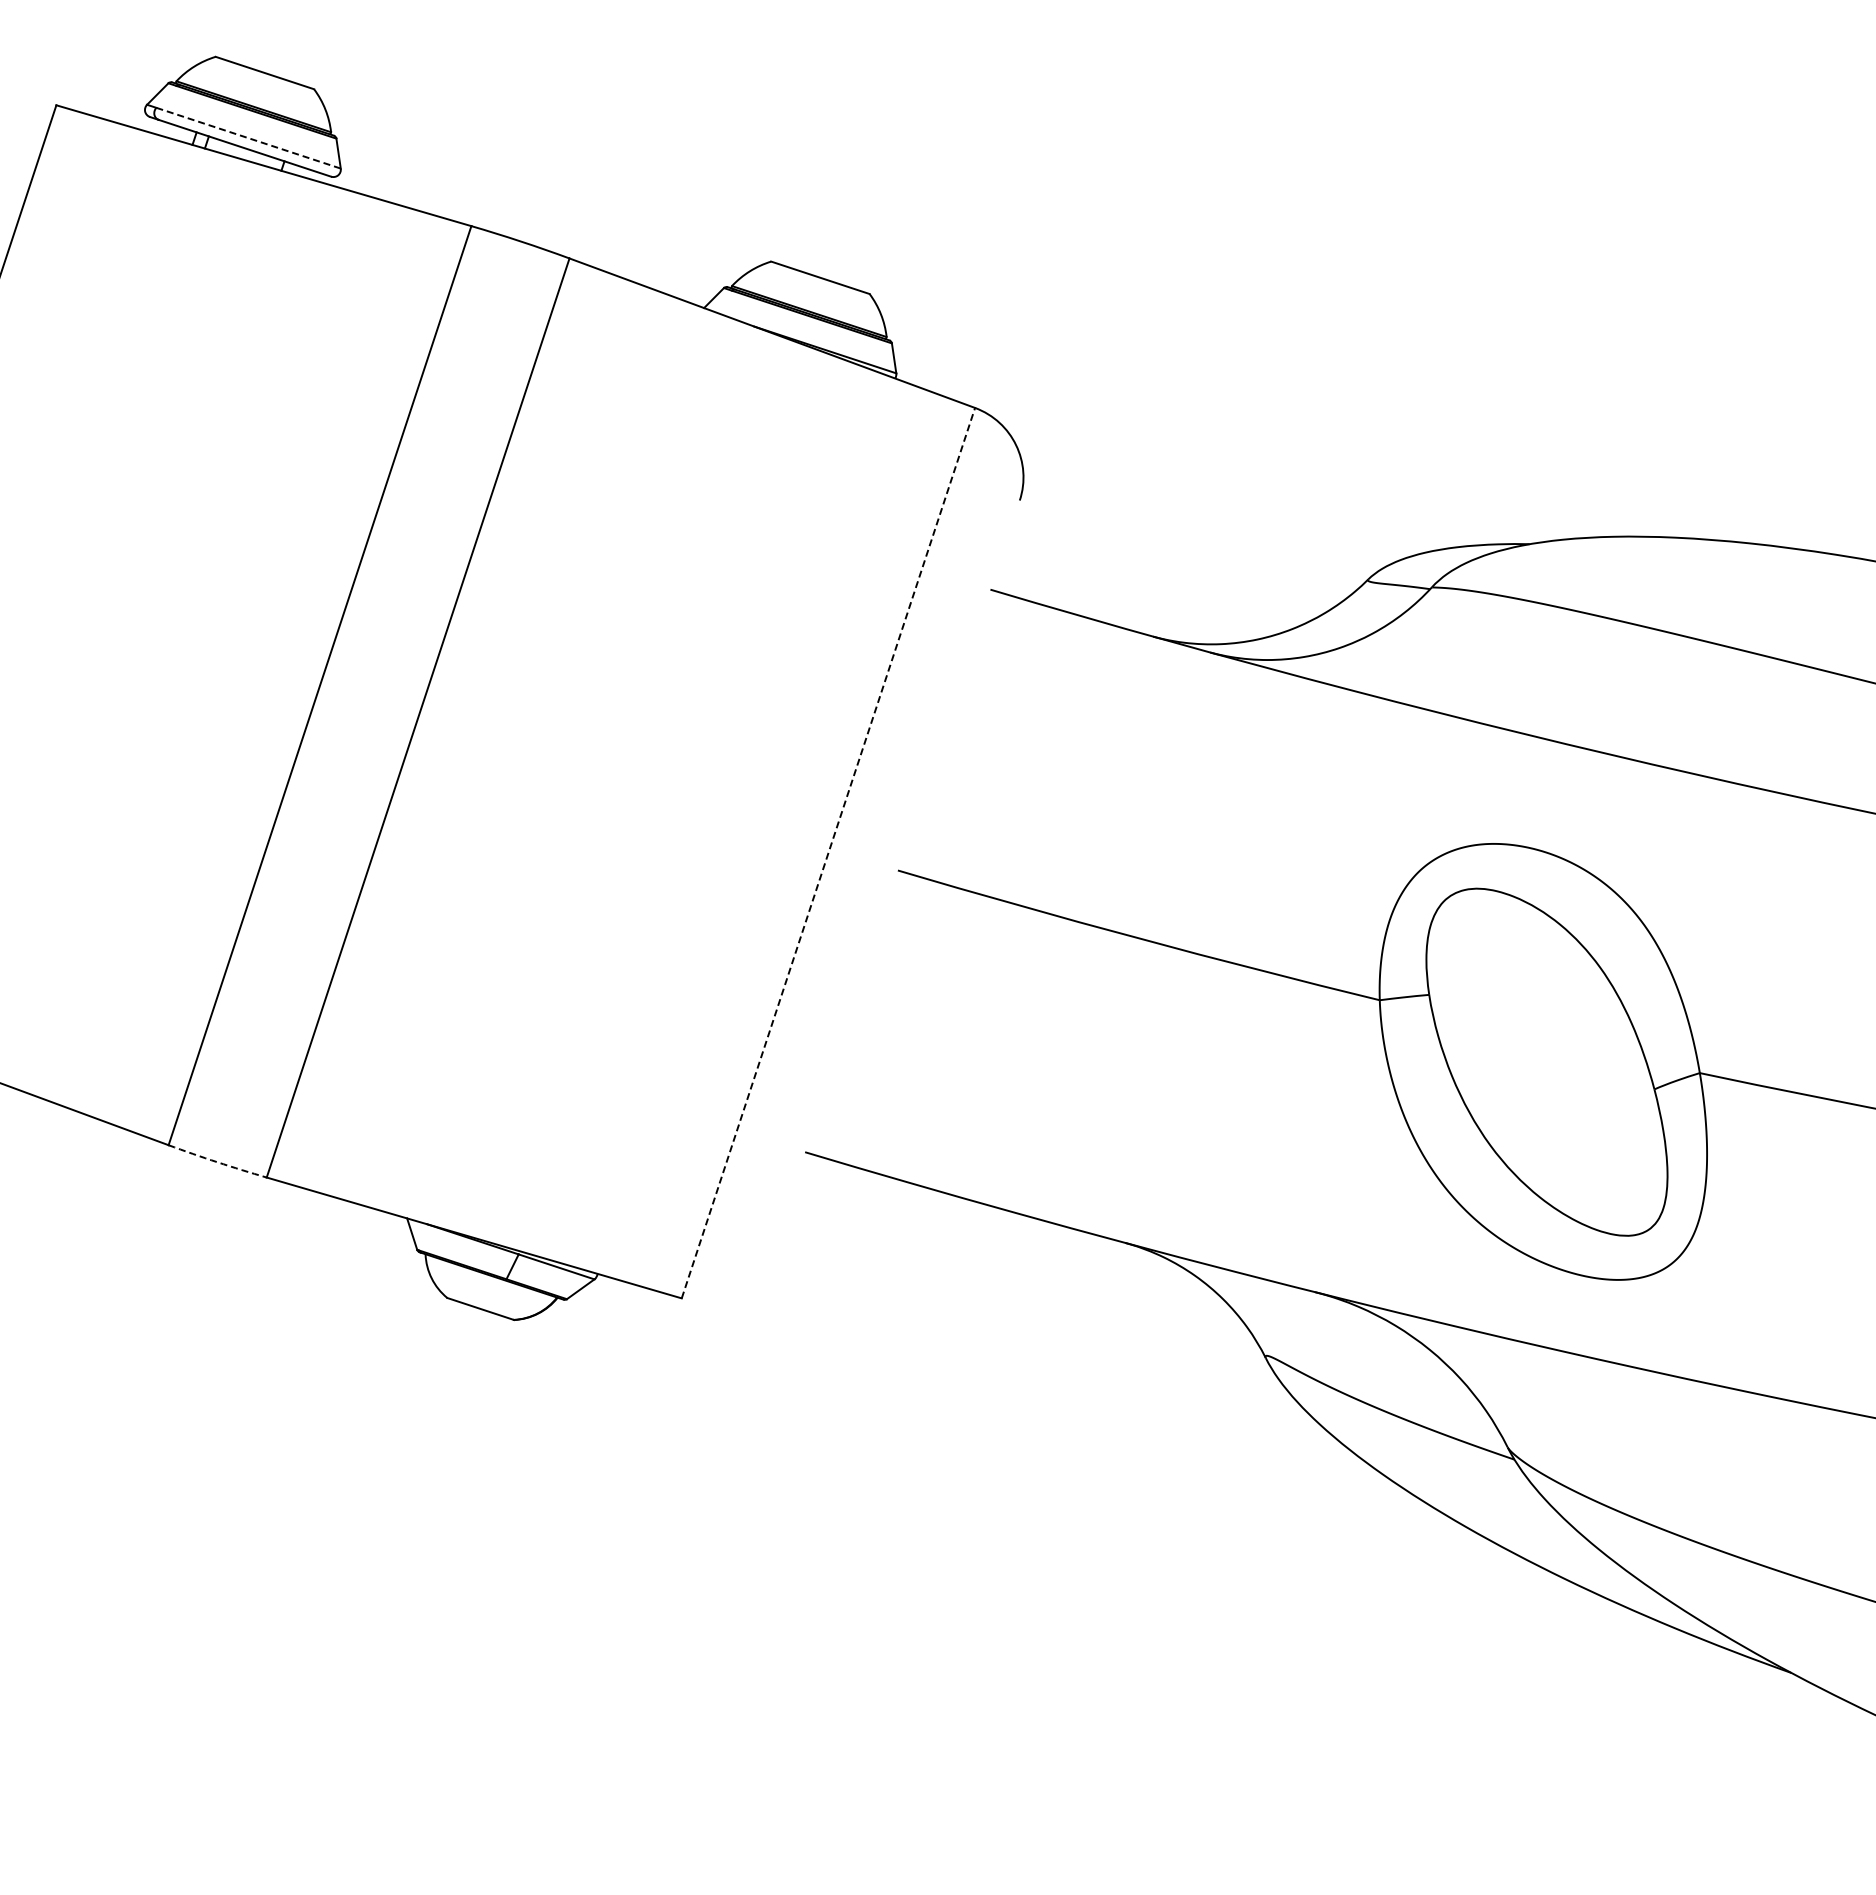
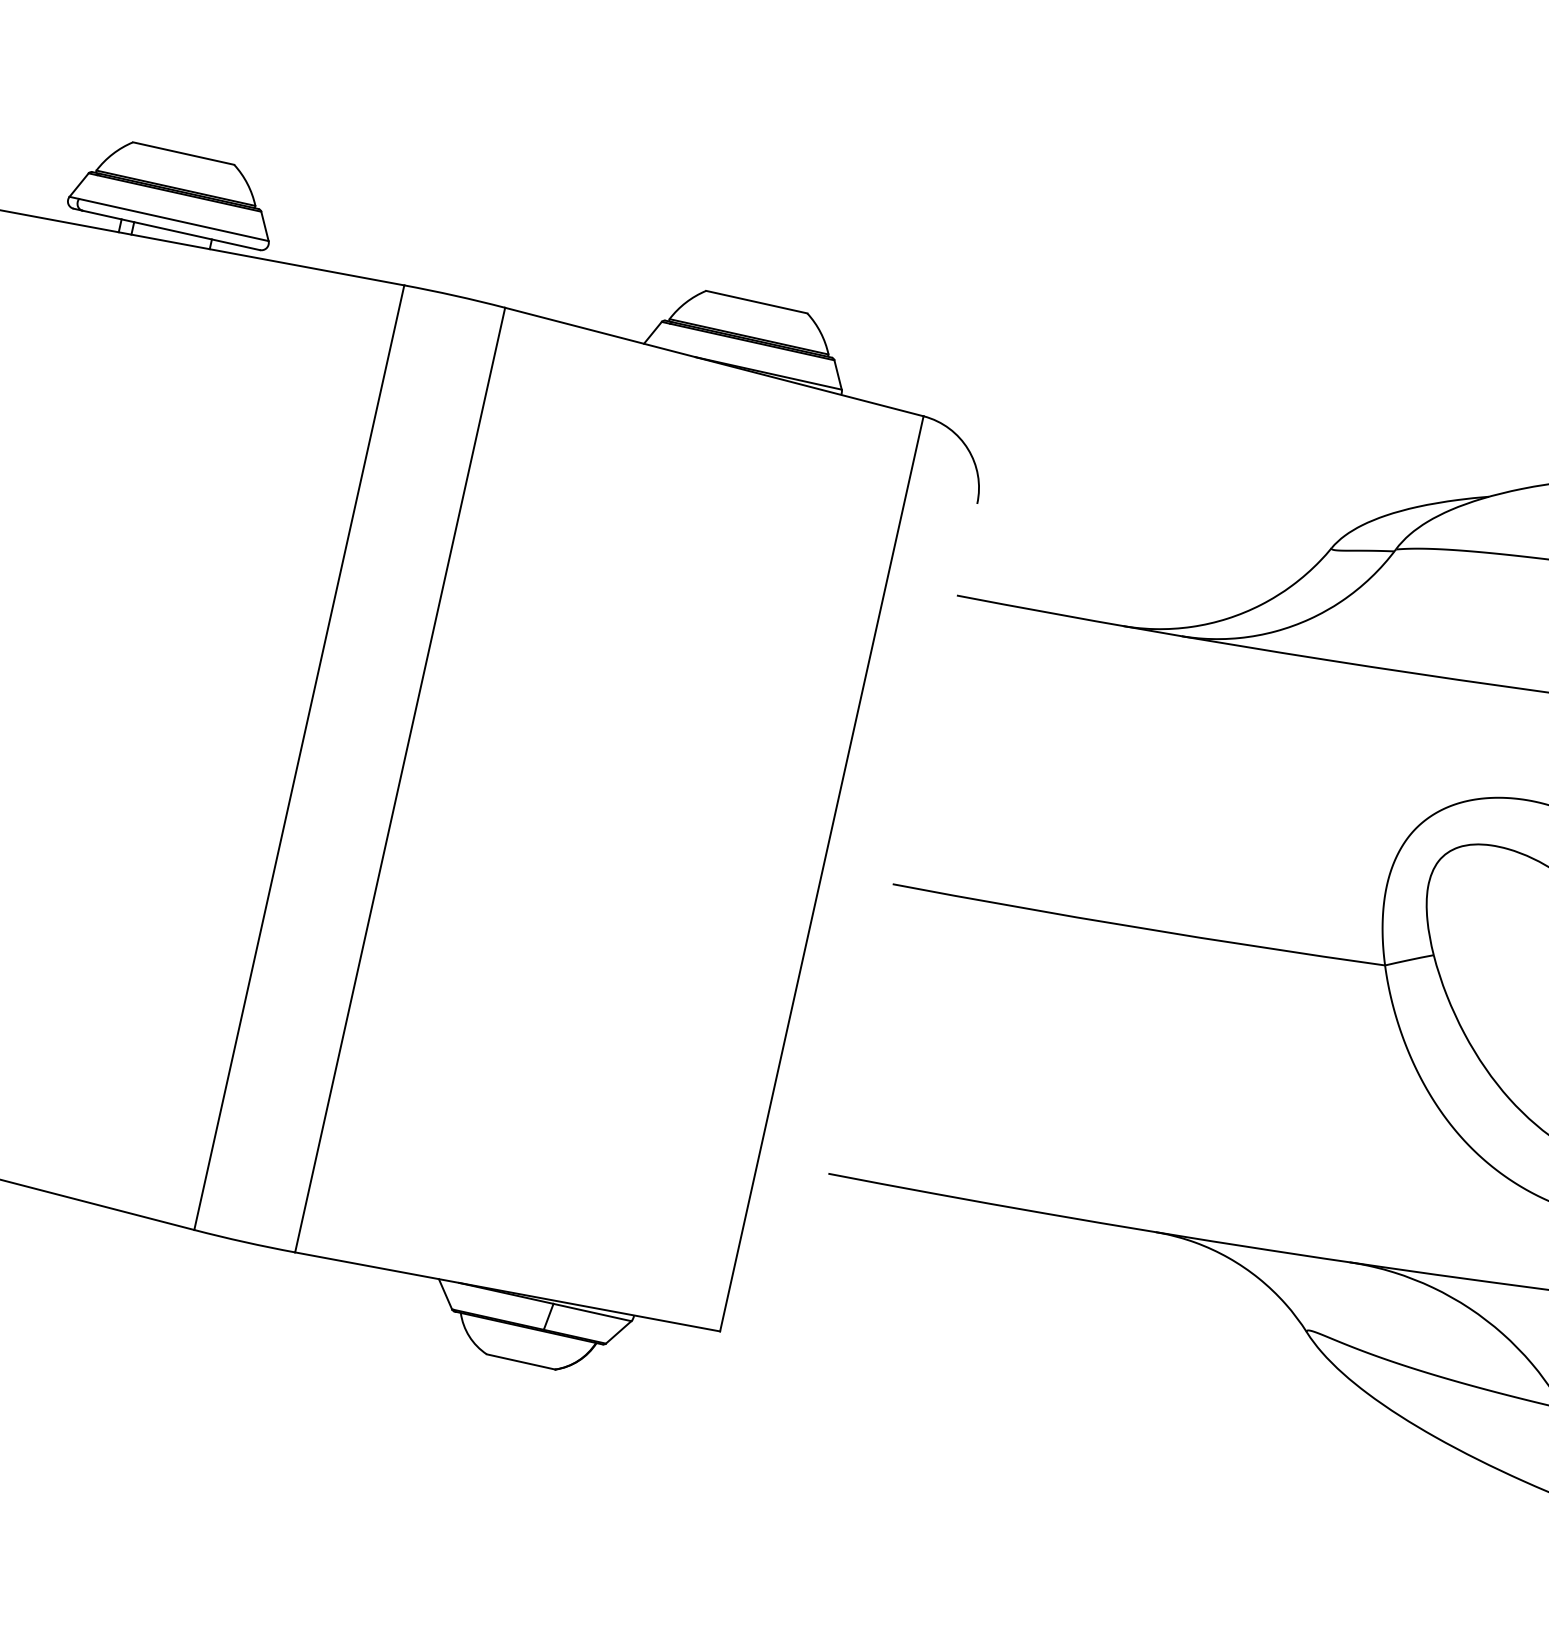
line: (249, 138) -> (174, 220), dashed -> solid
line: (828, 853) -> (821, 874), dashed -> solid
arc: (217, 1162) -> (244, 1242), dashed -> solid

